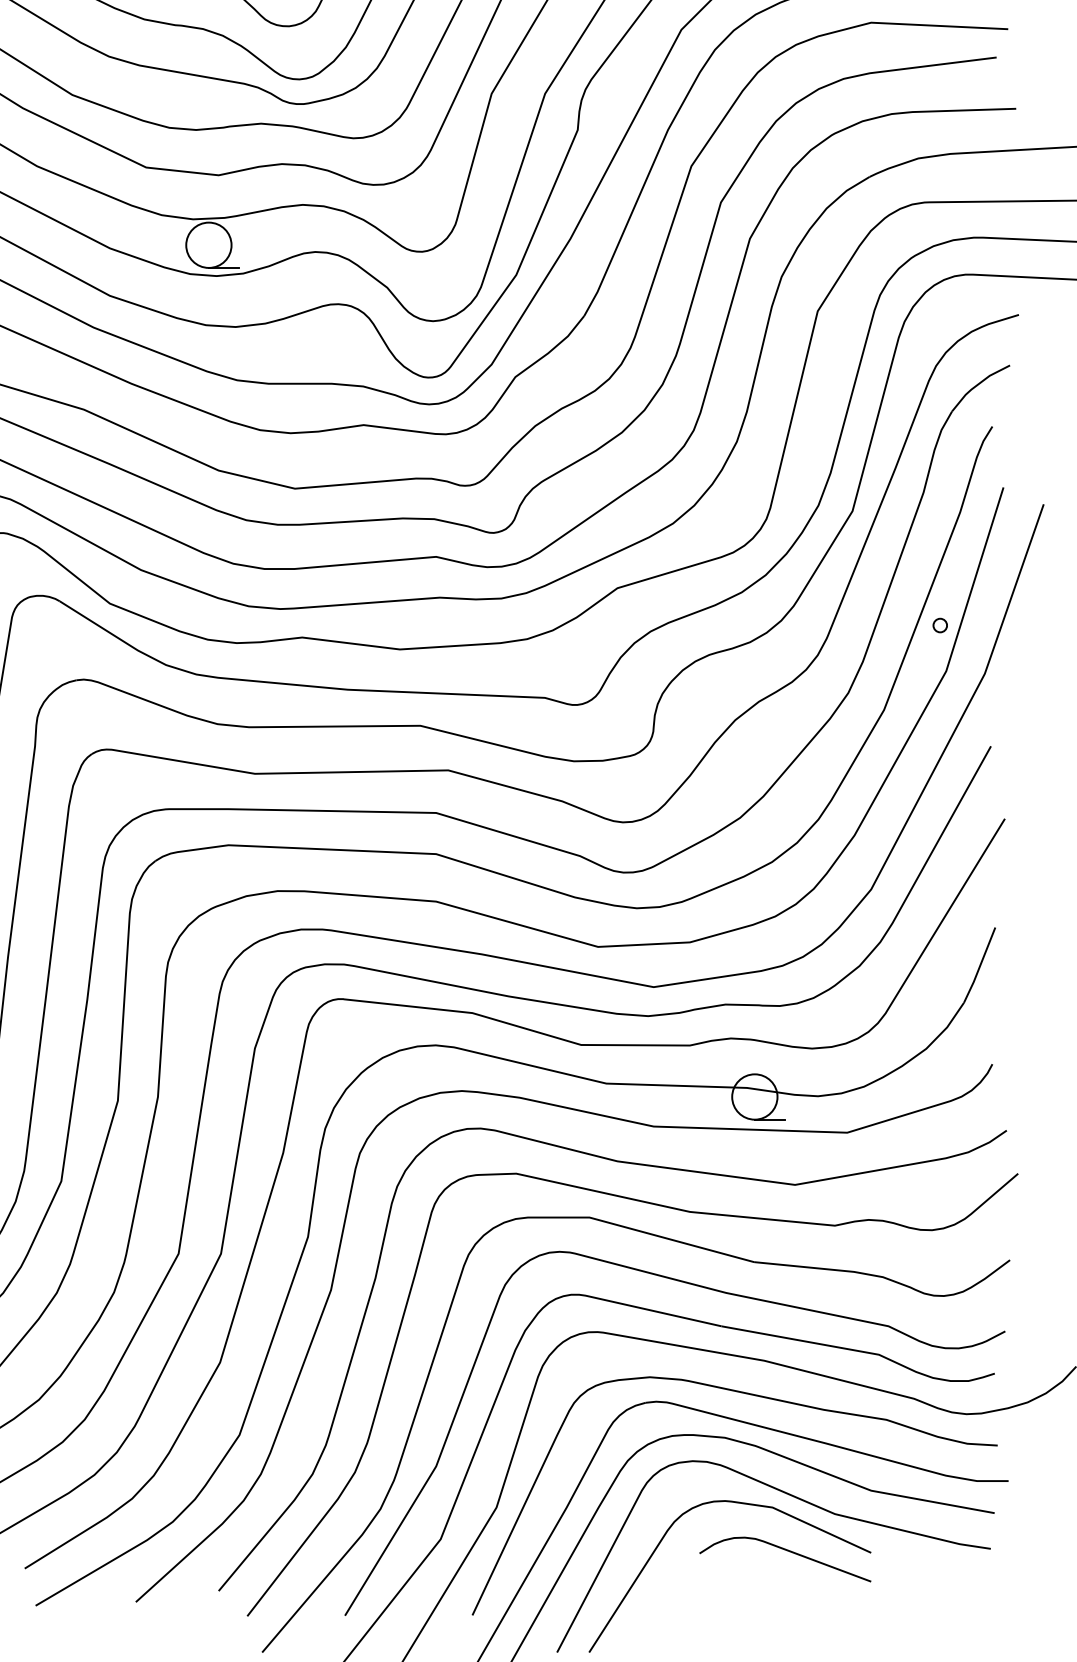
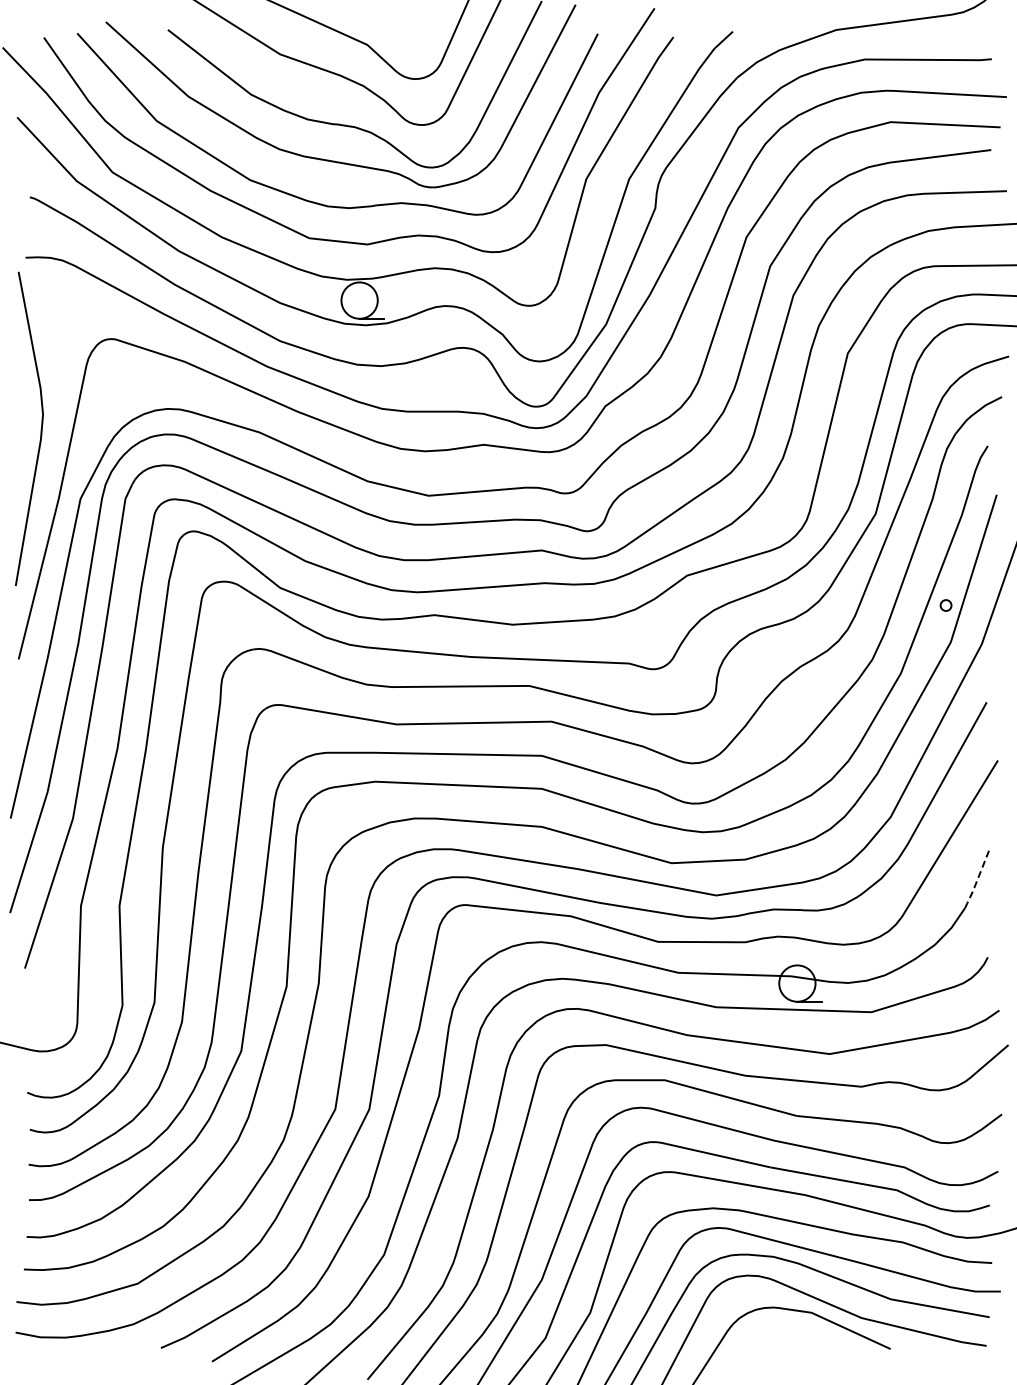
line: (980, 965) -> (978, 878), solid -> dashed
curve: (787, 1552) -> (823, 1348), removed

